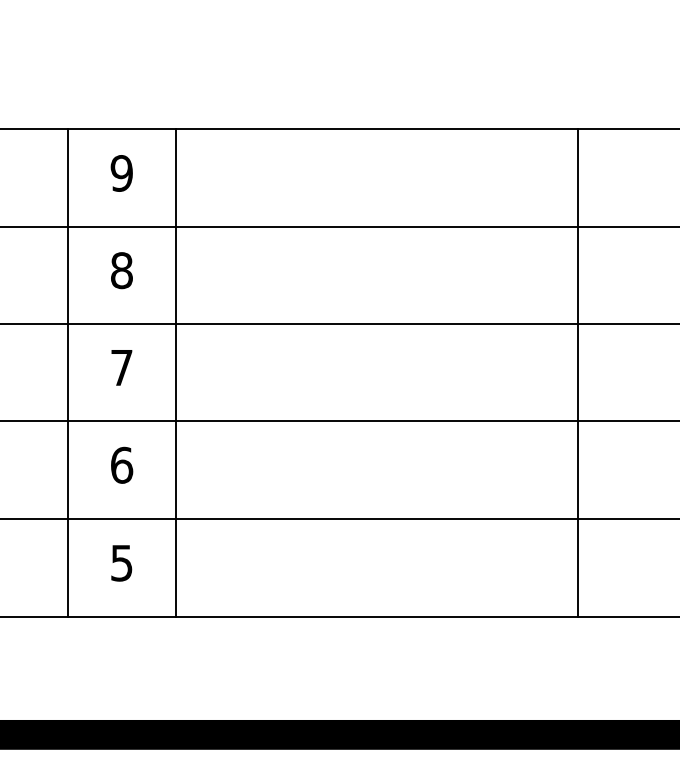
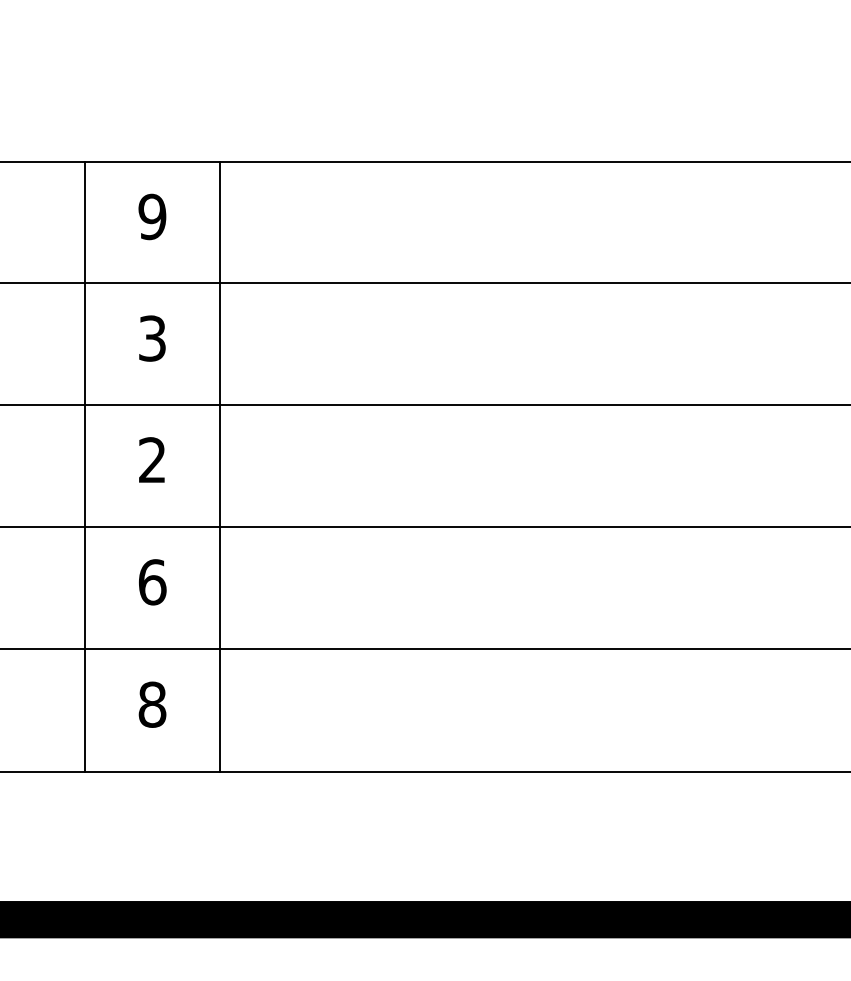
text: (121, 270) -> (152, 338), 8 -> 3
text: (121, 367) -> (152, 459), 7 -> 2
line: (578, 372) -> (724, 466), removed
text: (121, 562) -> (152, 703), 5 -> 8

